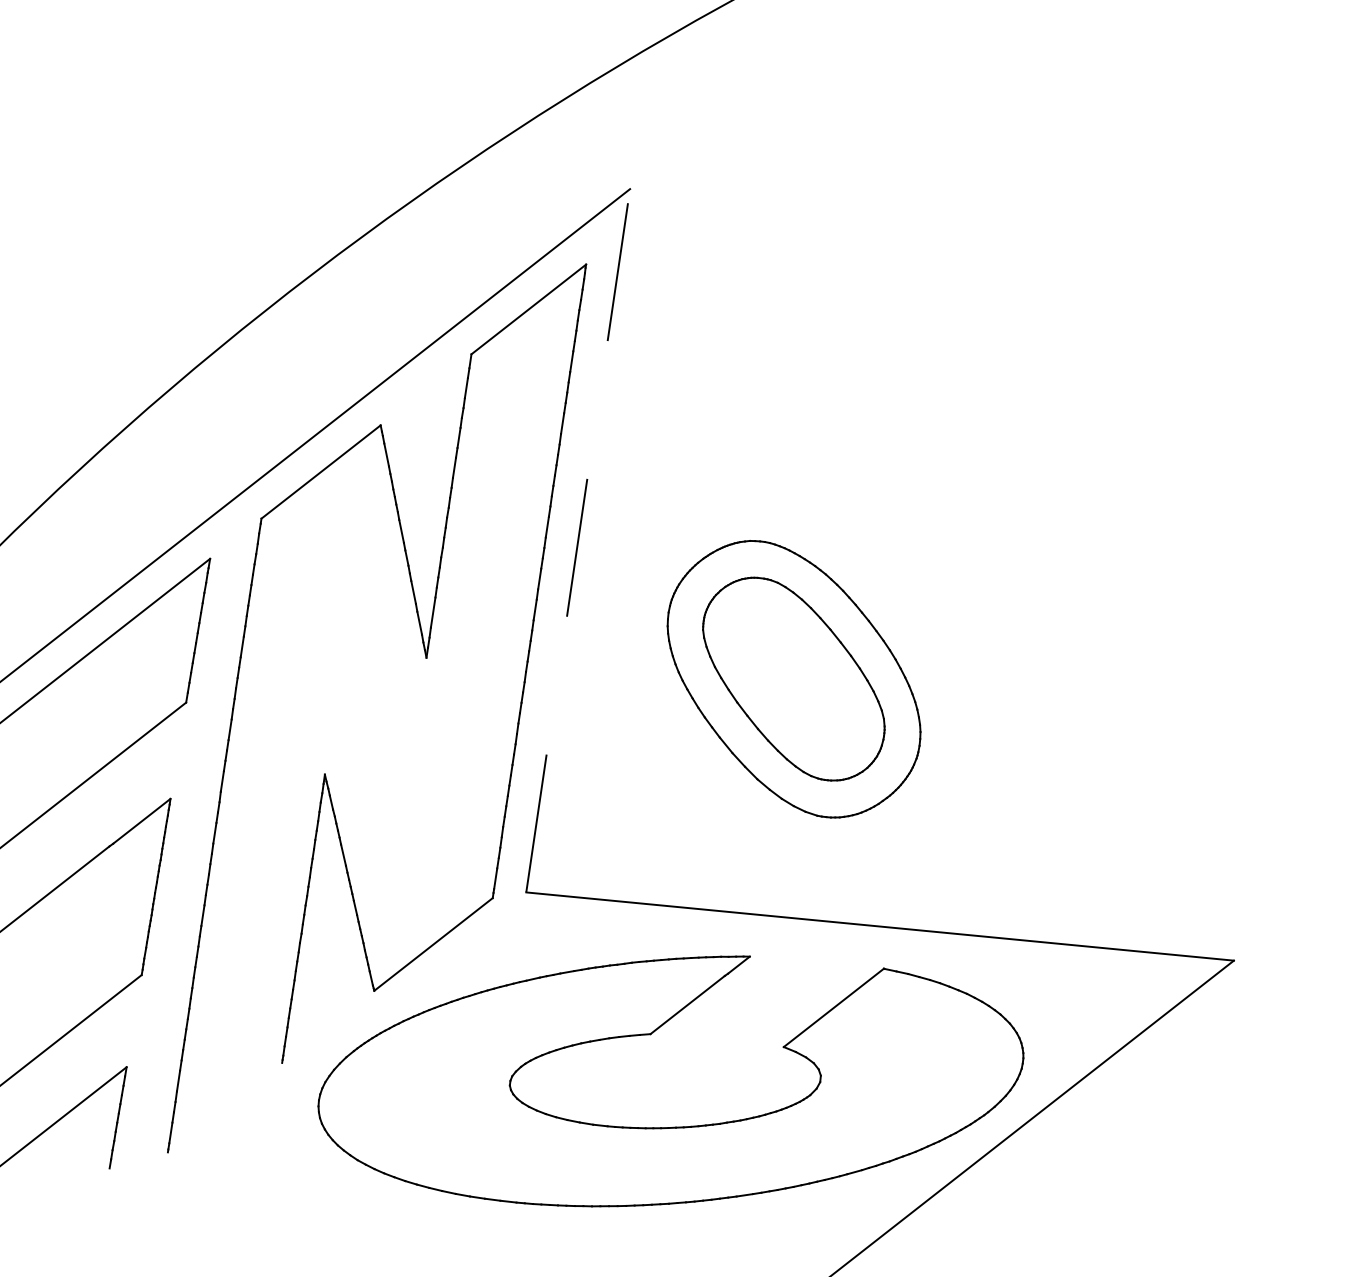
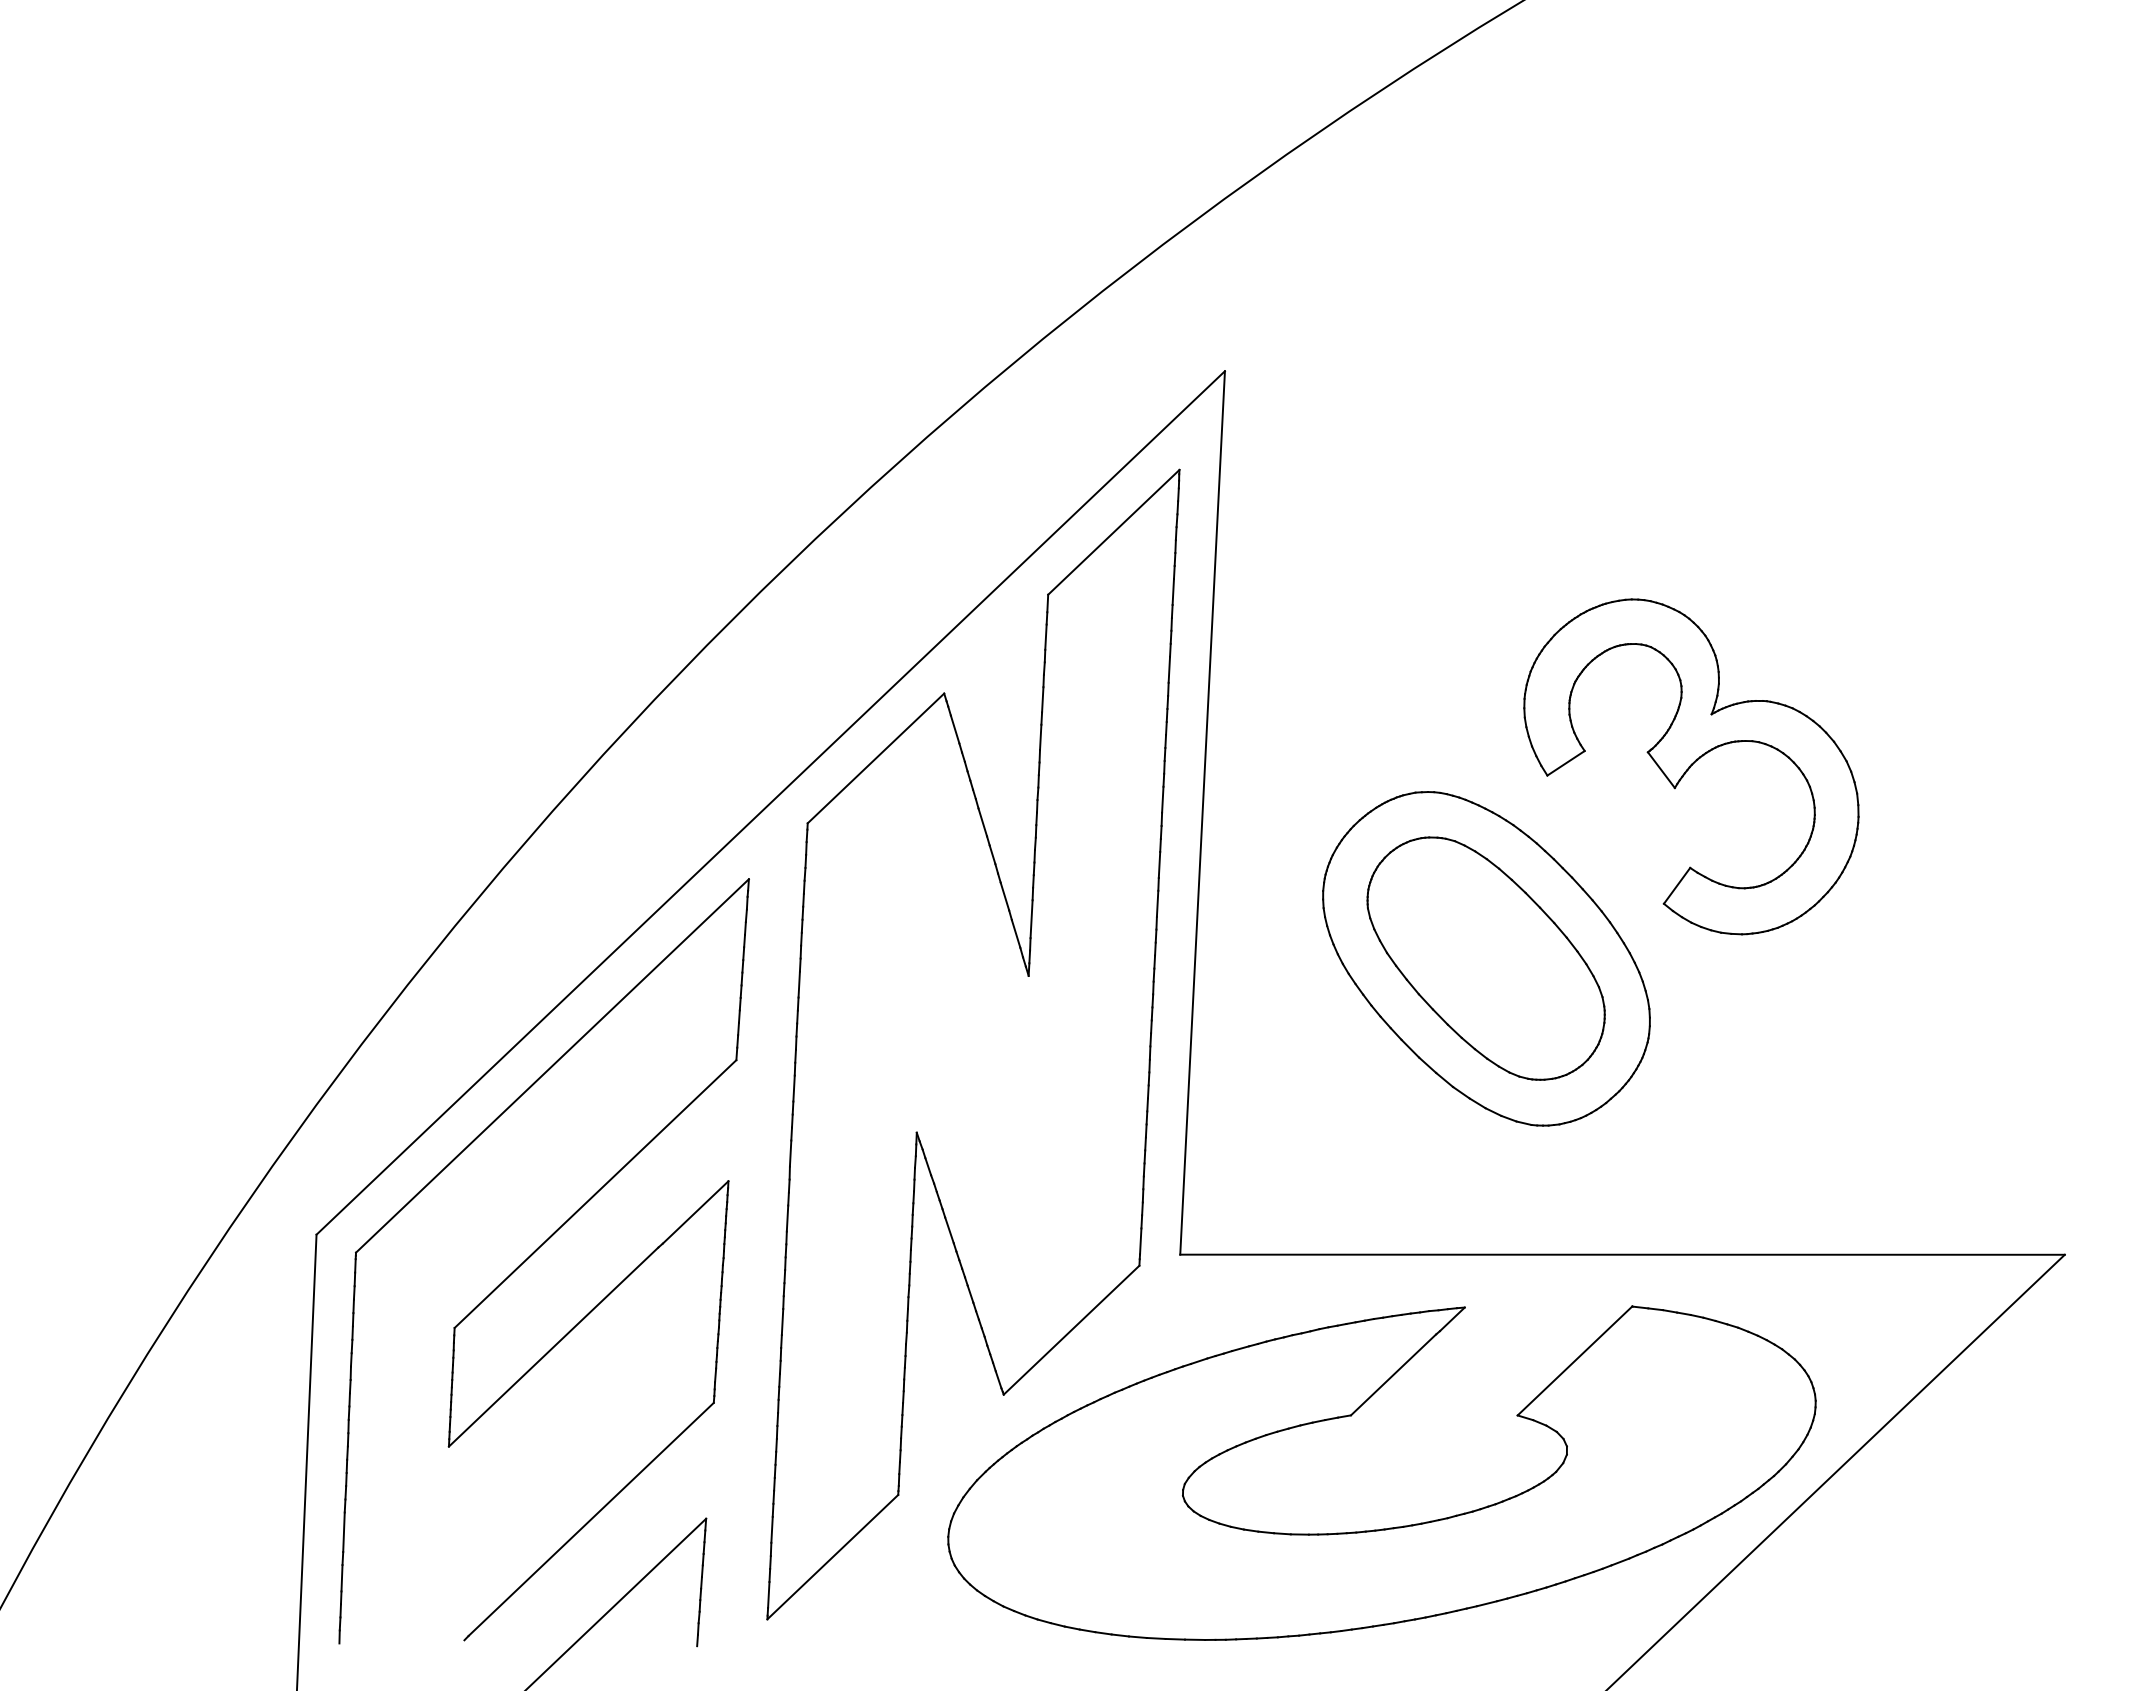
line: (578, 540) -> (1202, 812), dashed -> solid
part: (972, 541) -> (1691, 766), added
line: (224, 1107) -> (832, 1556), added

